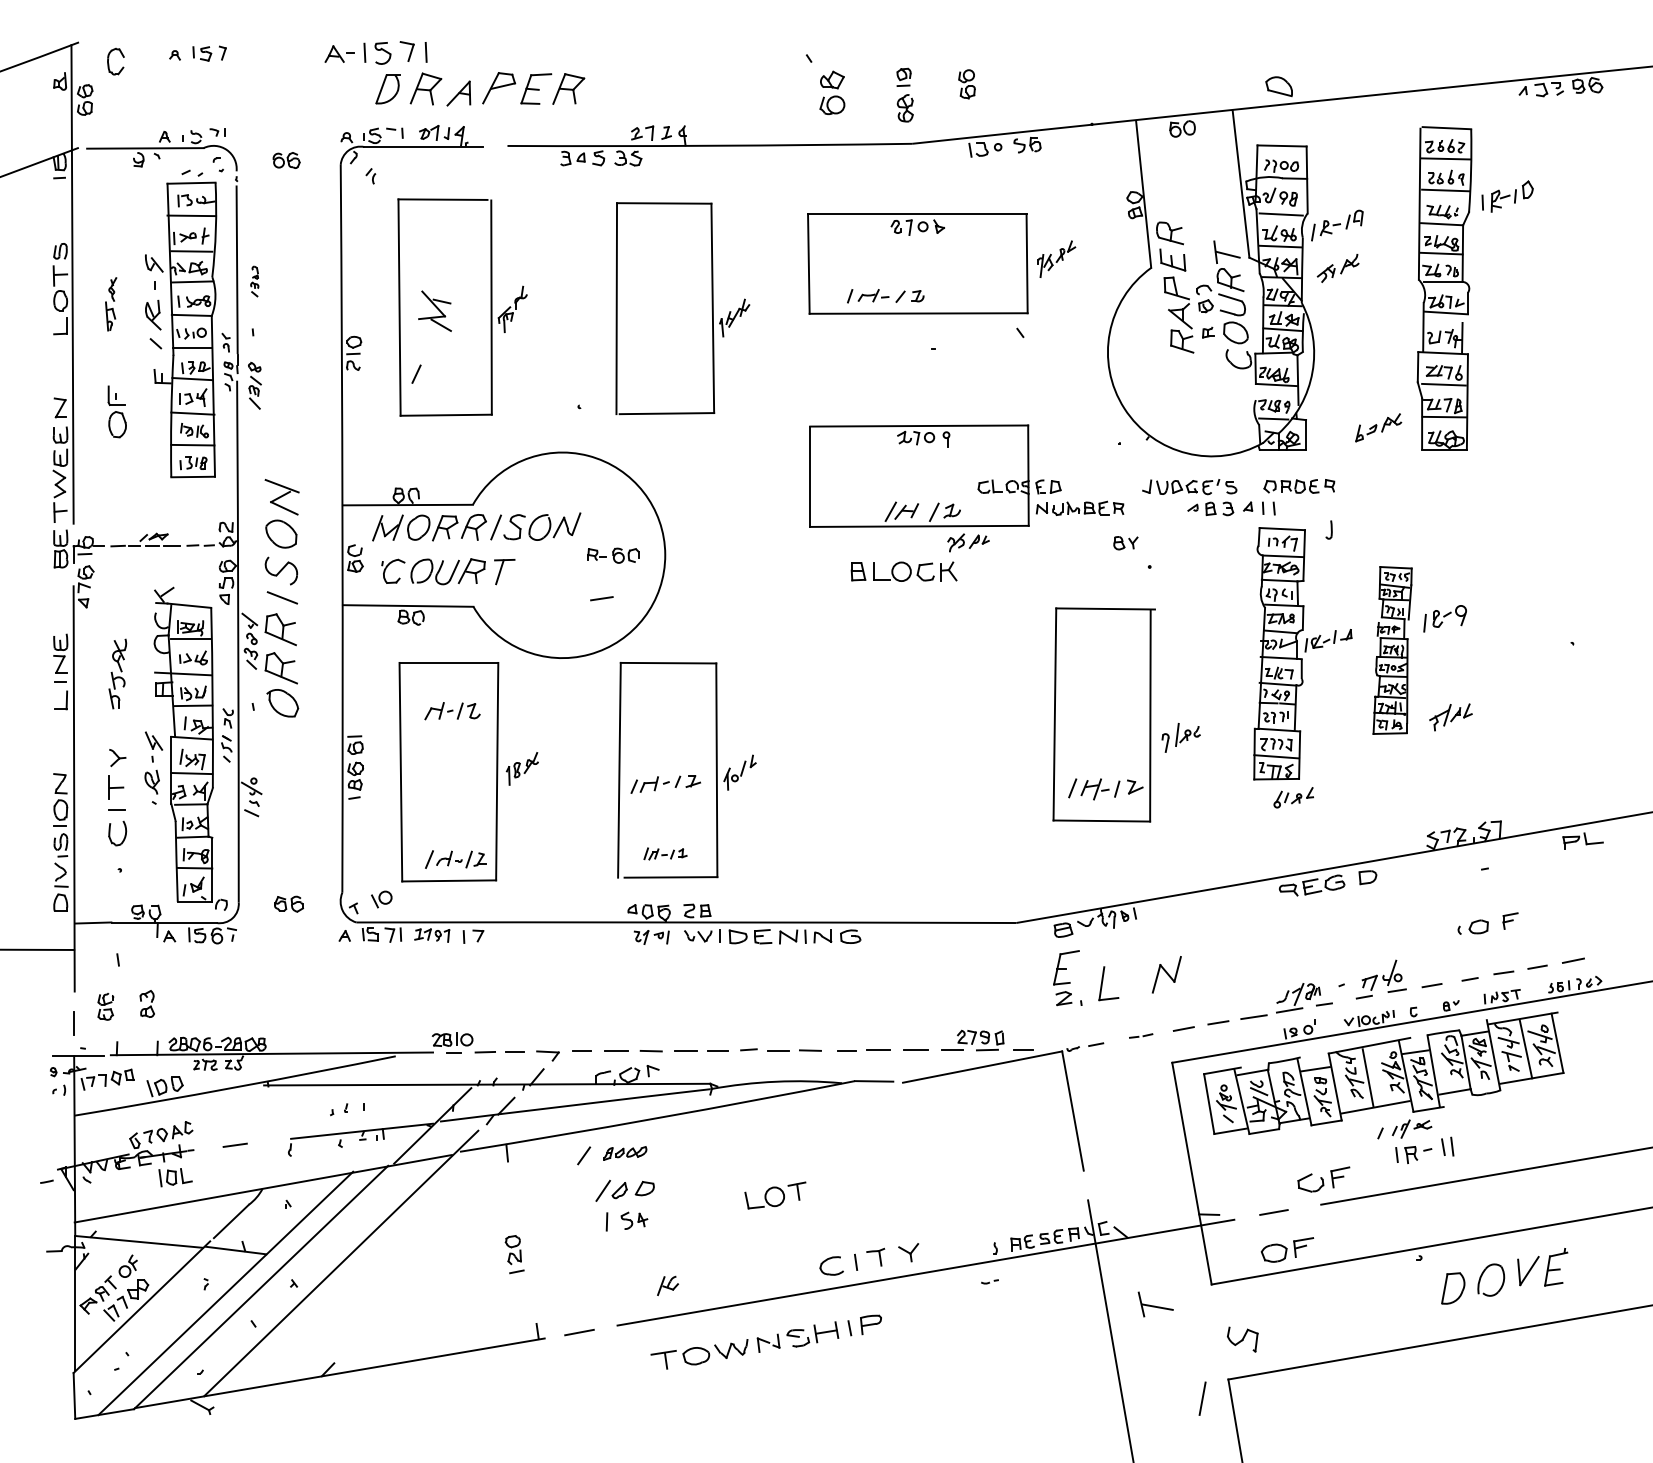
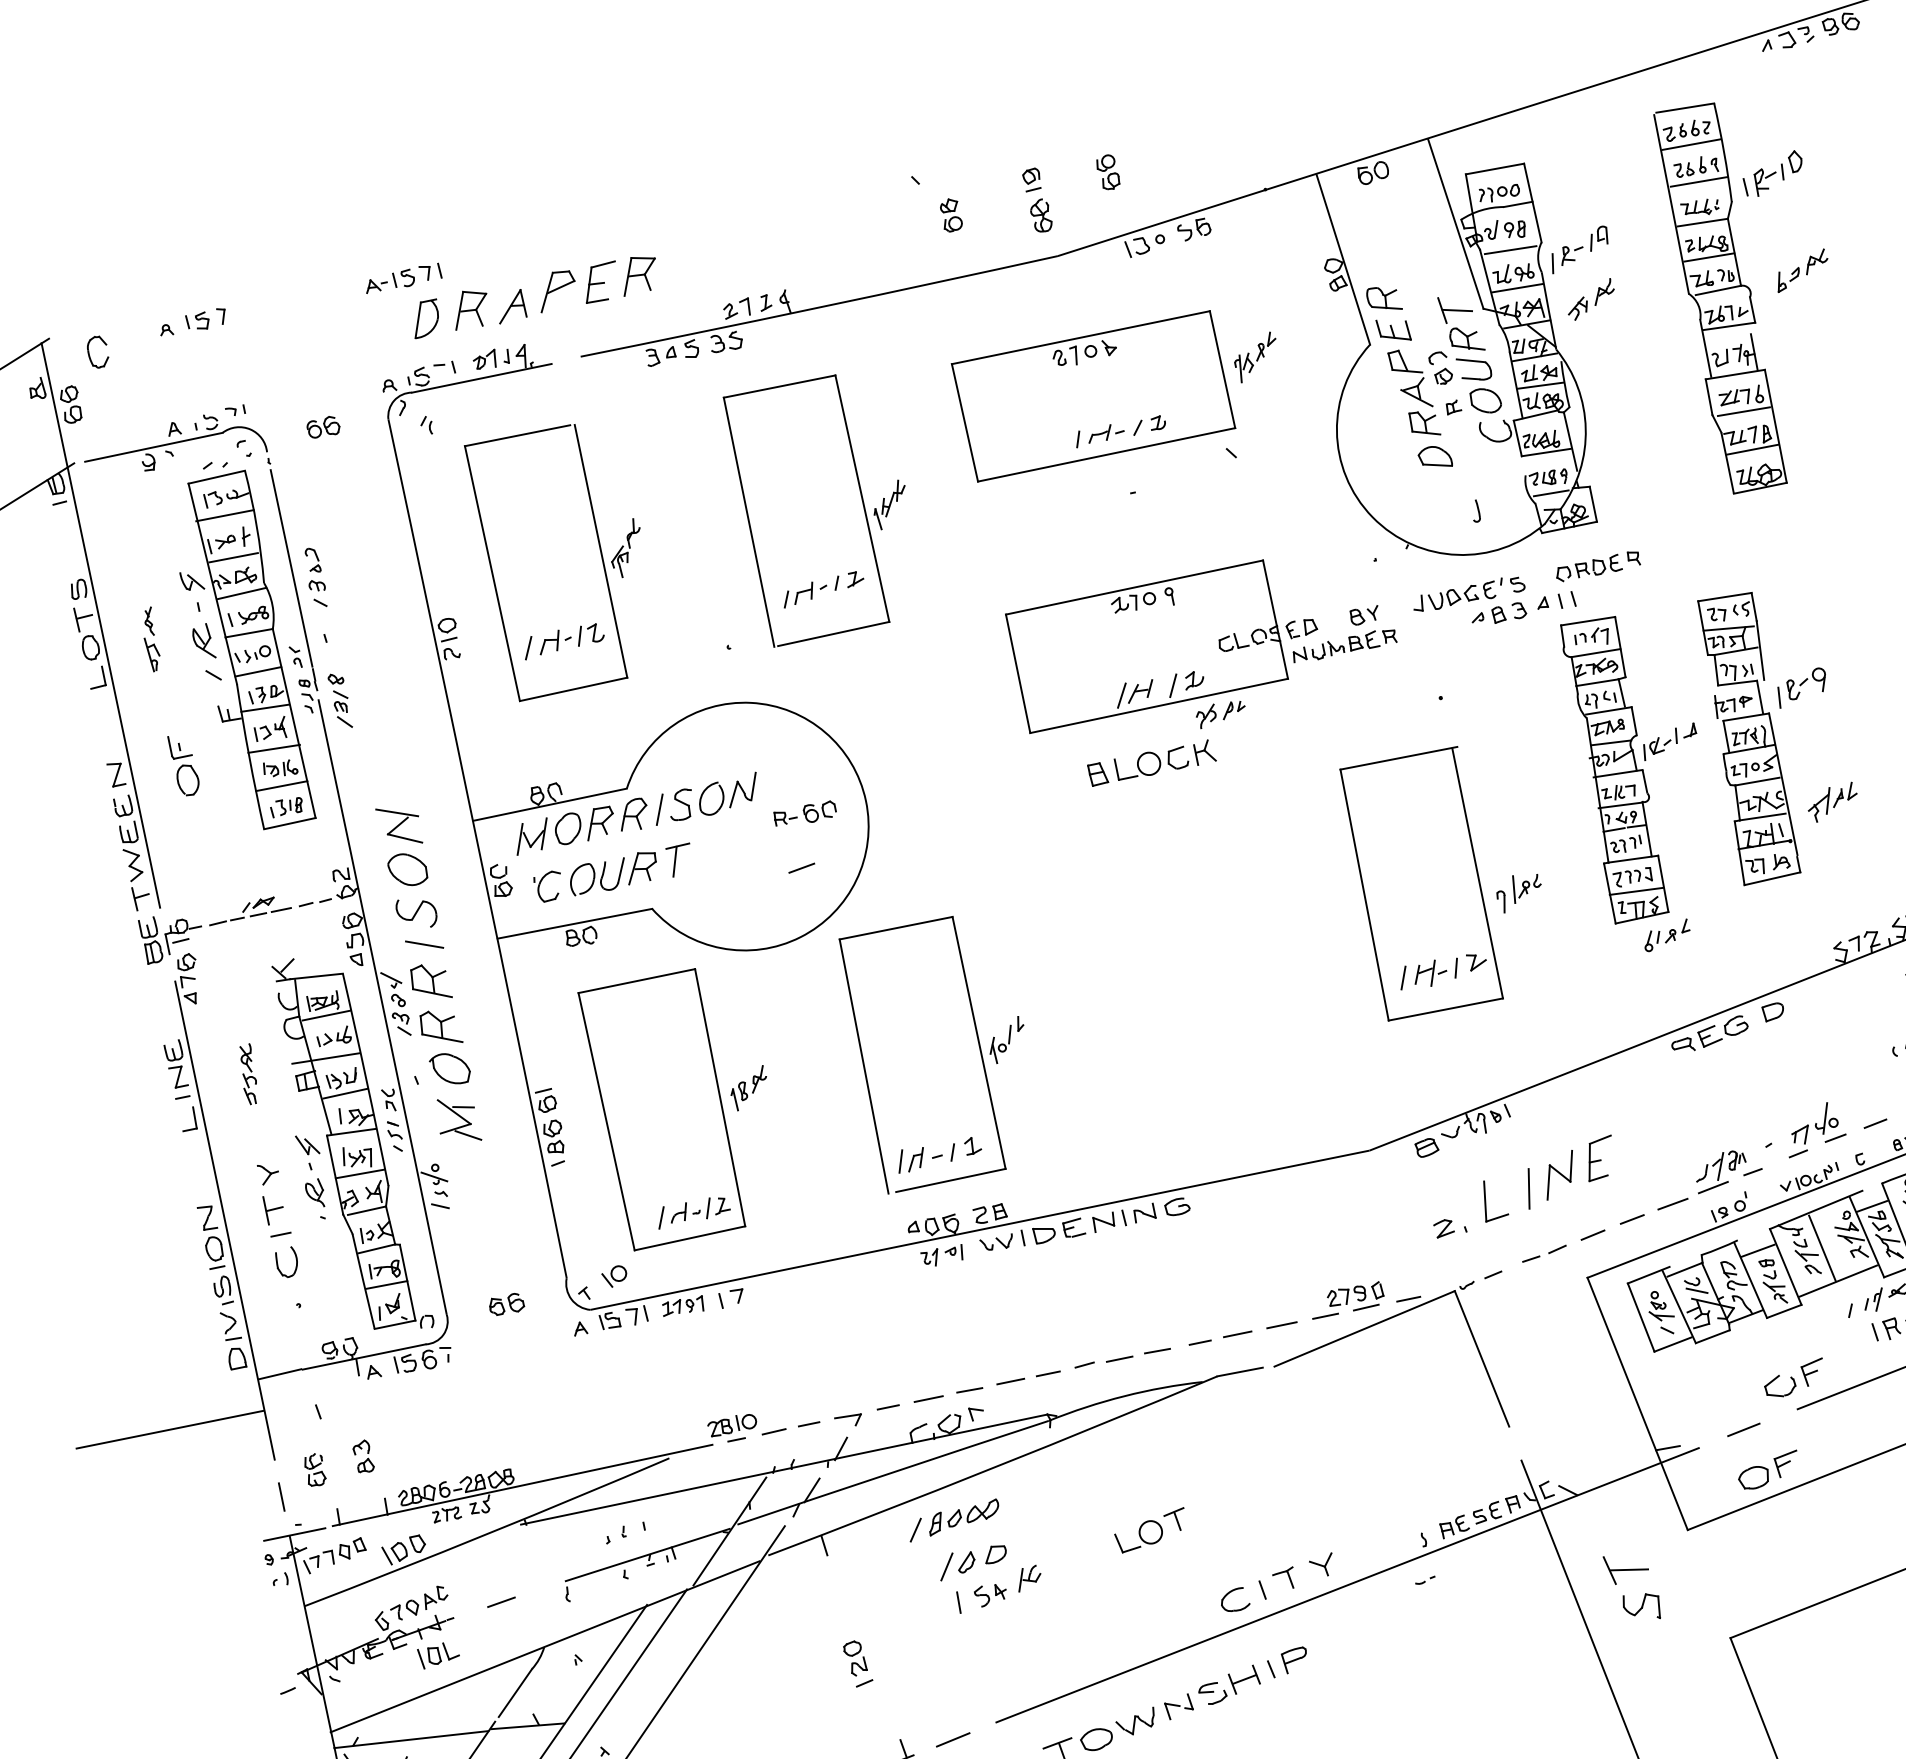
part: (375, 52) -> (402, 278), size x0.62
part: (1278, 86) -> (1434, 457), moved
part: (831, 92) -> (950, 215), size x0.62
part: (254, 281) -> (314, 577), size x1.67
part: (885, 296) -> (1120, 431), moved
part: (434, 310) -> (456, 1119), moved
part: (1378, 427) -> (1801, 270), moved
part: (1328, 529) -> (1474, 510), moved
part: (1125, 543) -> (1364, 615), moved
part: (1392, 650) -> (1747, 737), size x1.43
part: (117, 673) -> (248, 1073), size x0.71
part: (452, 711) -> (570, 638), moved
part: (665, 784) -> (822, 589), moved
part: (665, 853) -> (938, 1153), size x1.67
part: (1066, 967) -> (1600, 1158), moved
part: (1140, 1035) -> (1543, 1253), size x1.67
part: (625, 1153) -> (964, 1517), size x1.43
part: (667, 1285) -> (1028, 1578), moved
part: (1242, 1339) -> (1641, 1607), moved
line: (1202, 1398) -> (1528, 1188), moved

